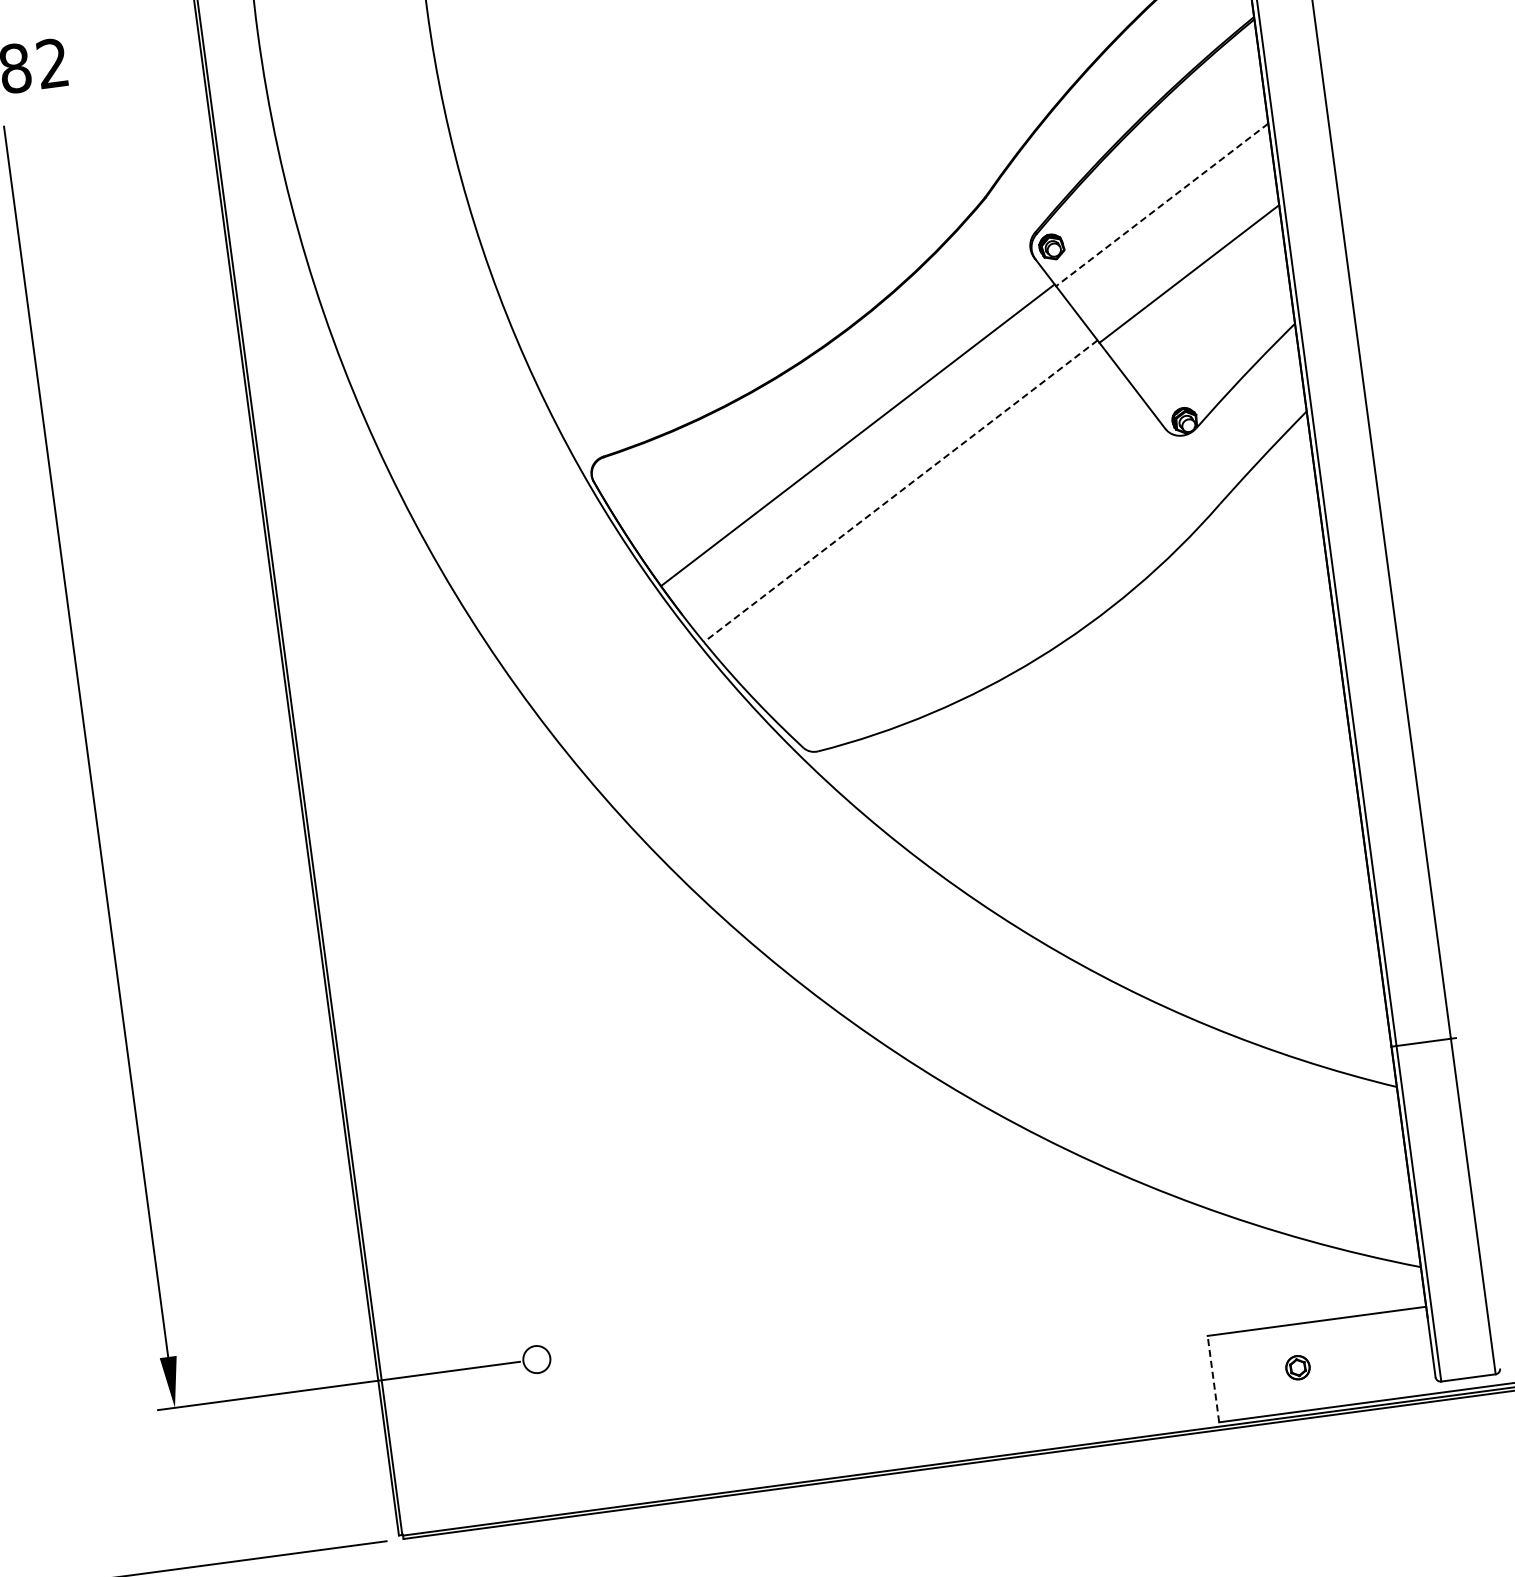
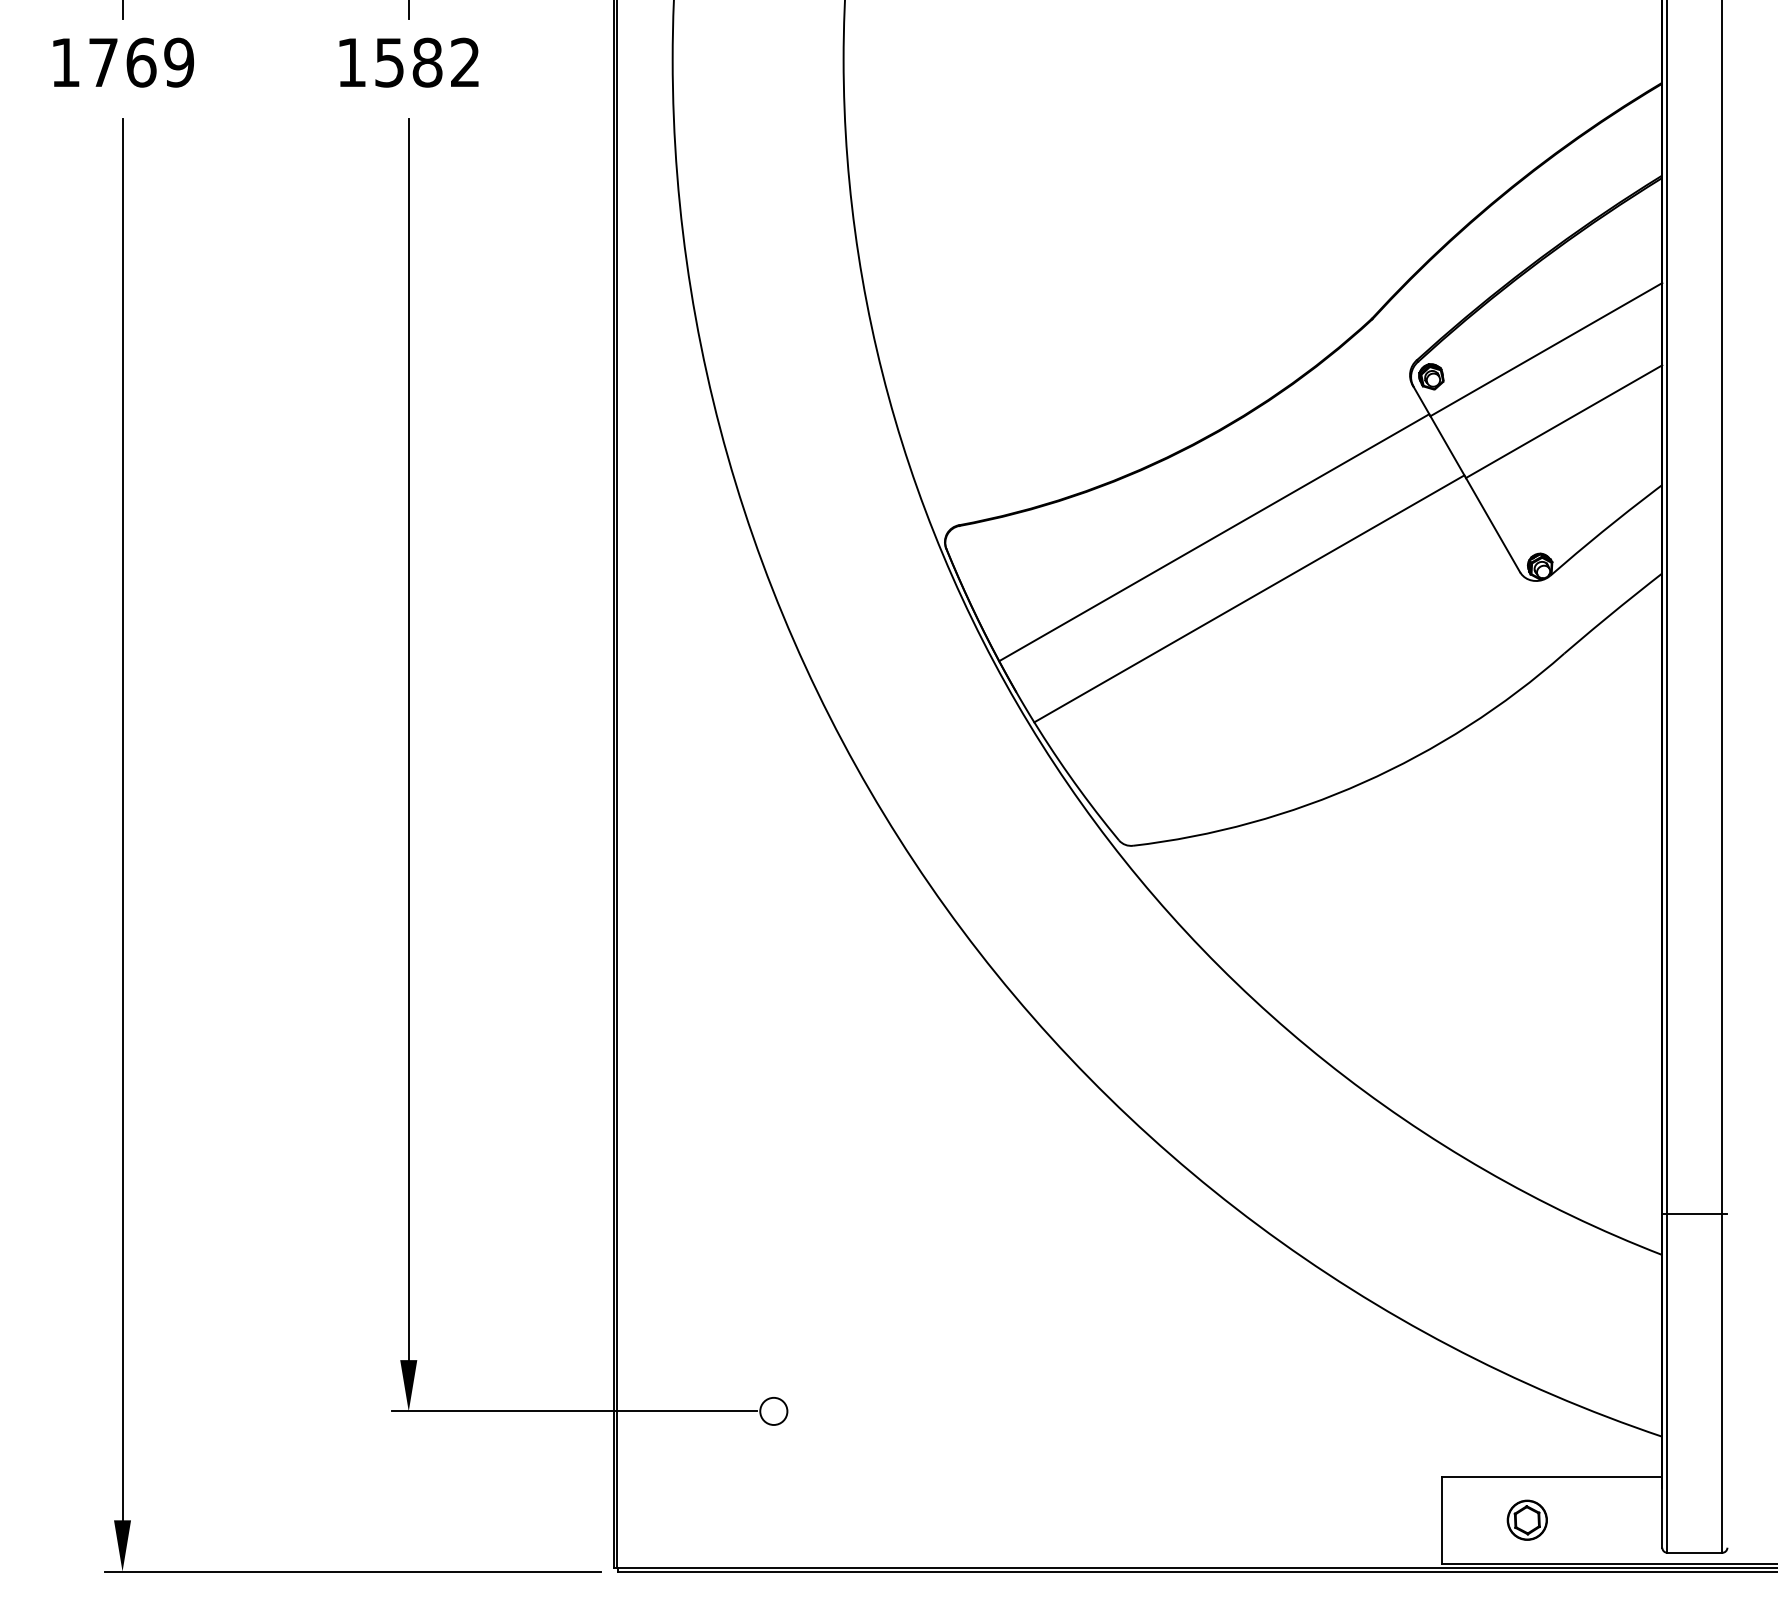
line: (1162, 204) -> (1546, 349), dashed -> solid
line: (900, 490) -> (1249, 598), dashed -> solid
part: (1297, 1367) -> (1526, 1519), size x1.67
line: (1213, 1379) -> (1441, 1520), dashed -> solid

